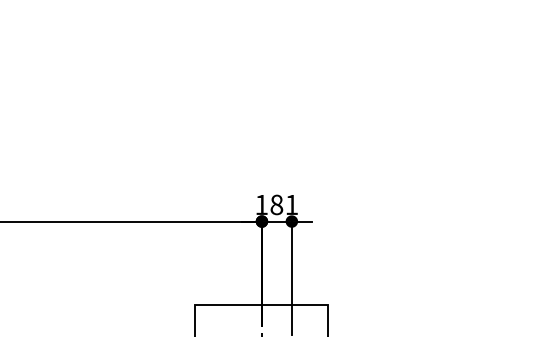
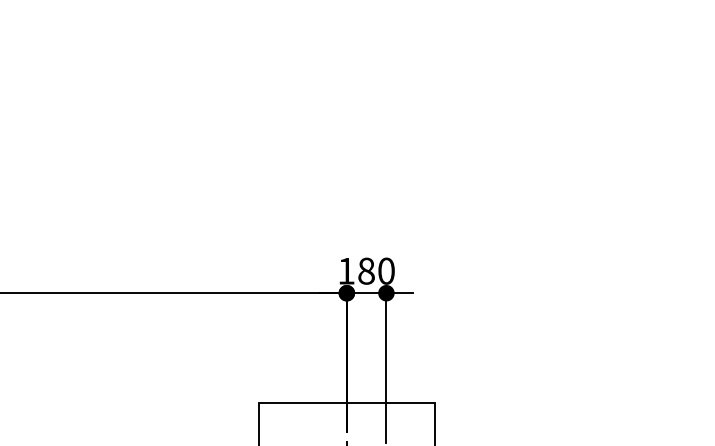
text: (291, 204) -> (386, 270), 181 -> 180

